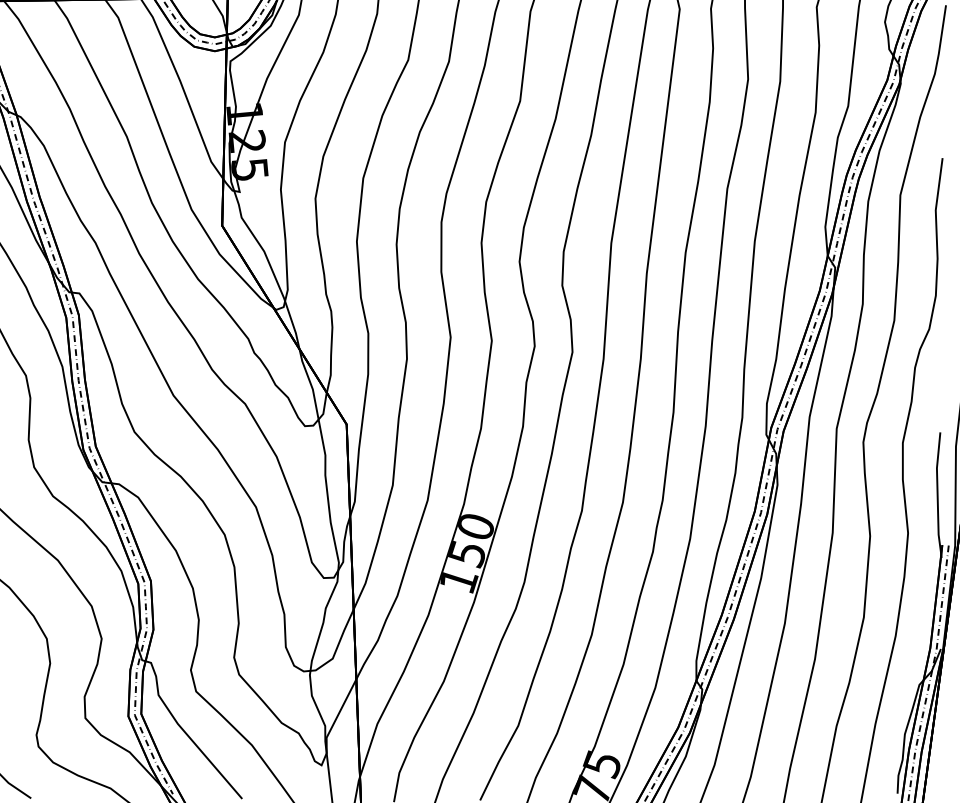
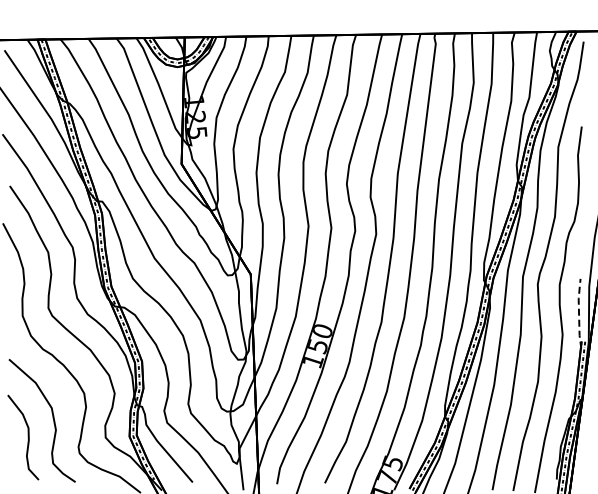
line: (938, 494) -> (579, 313), solid -> dashed

